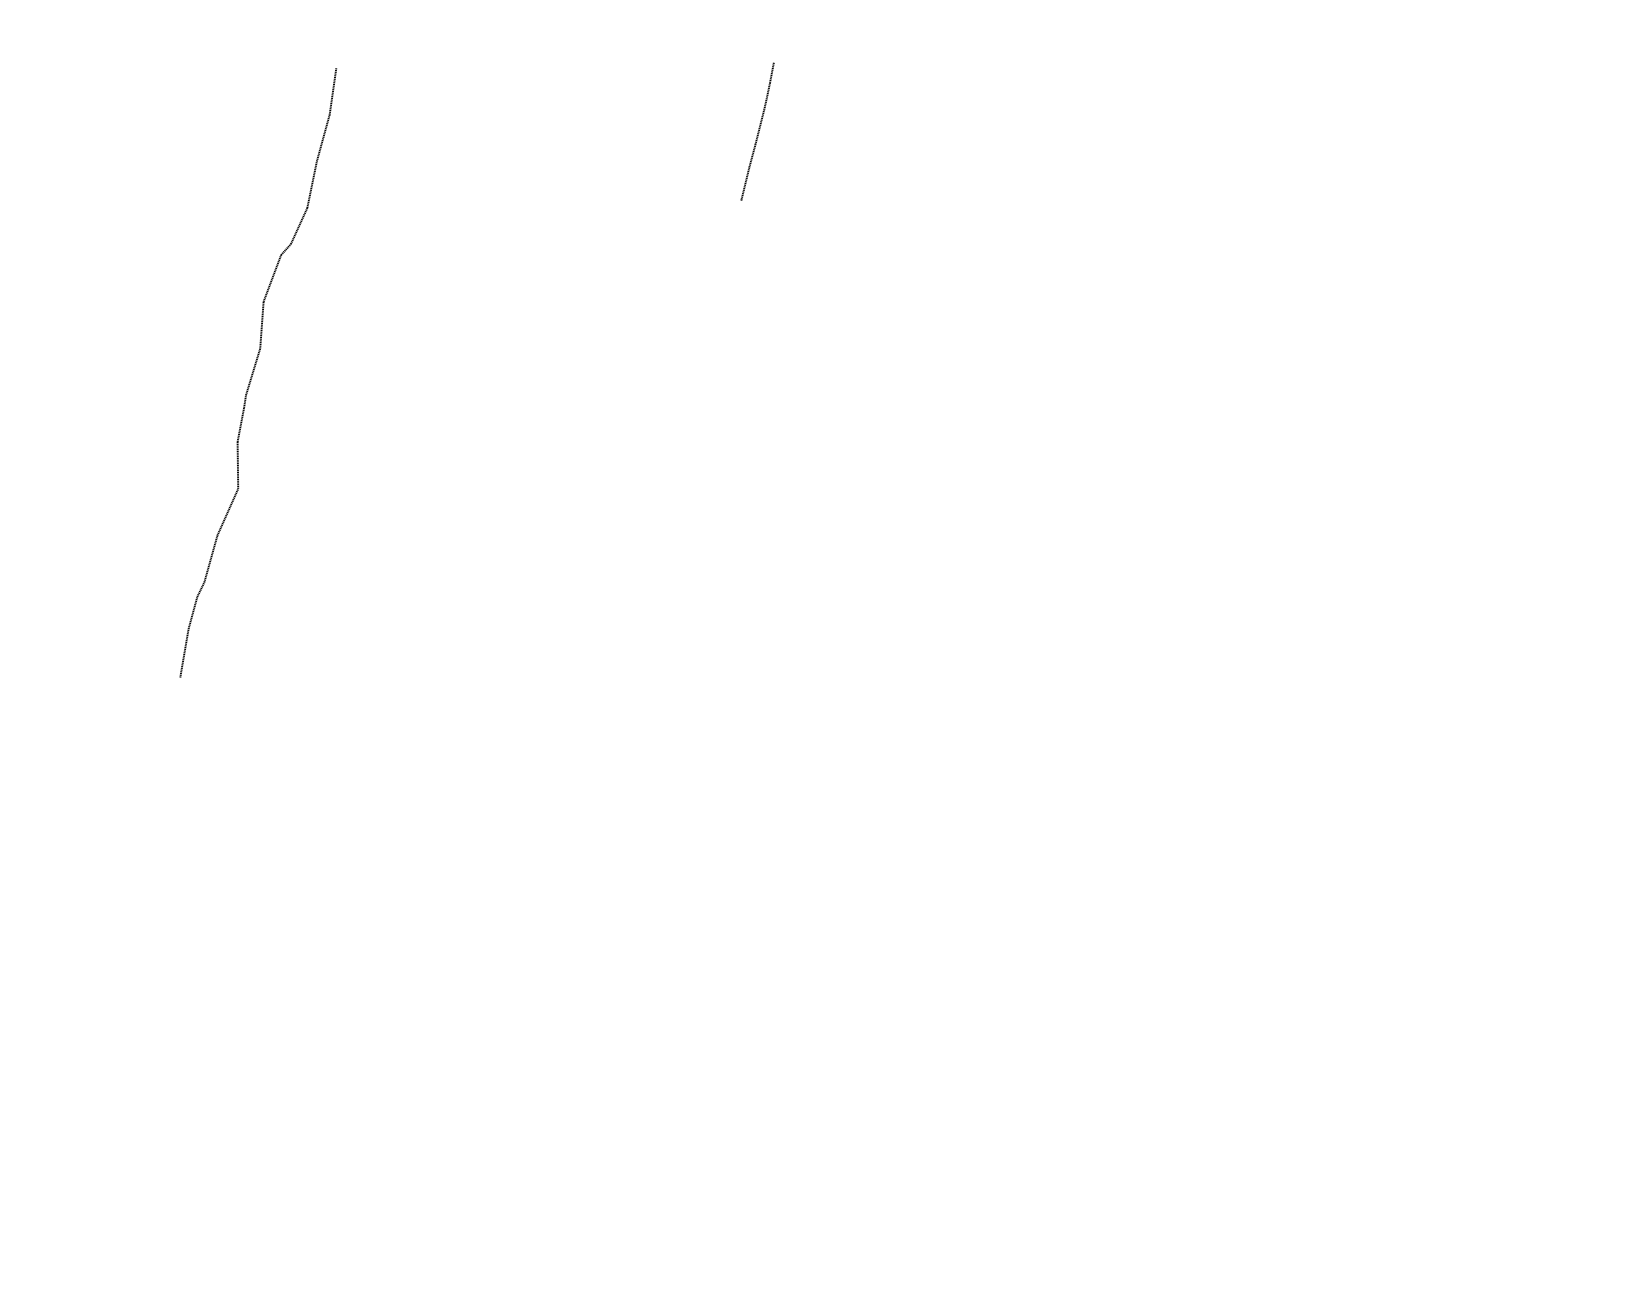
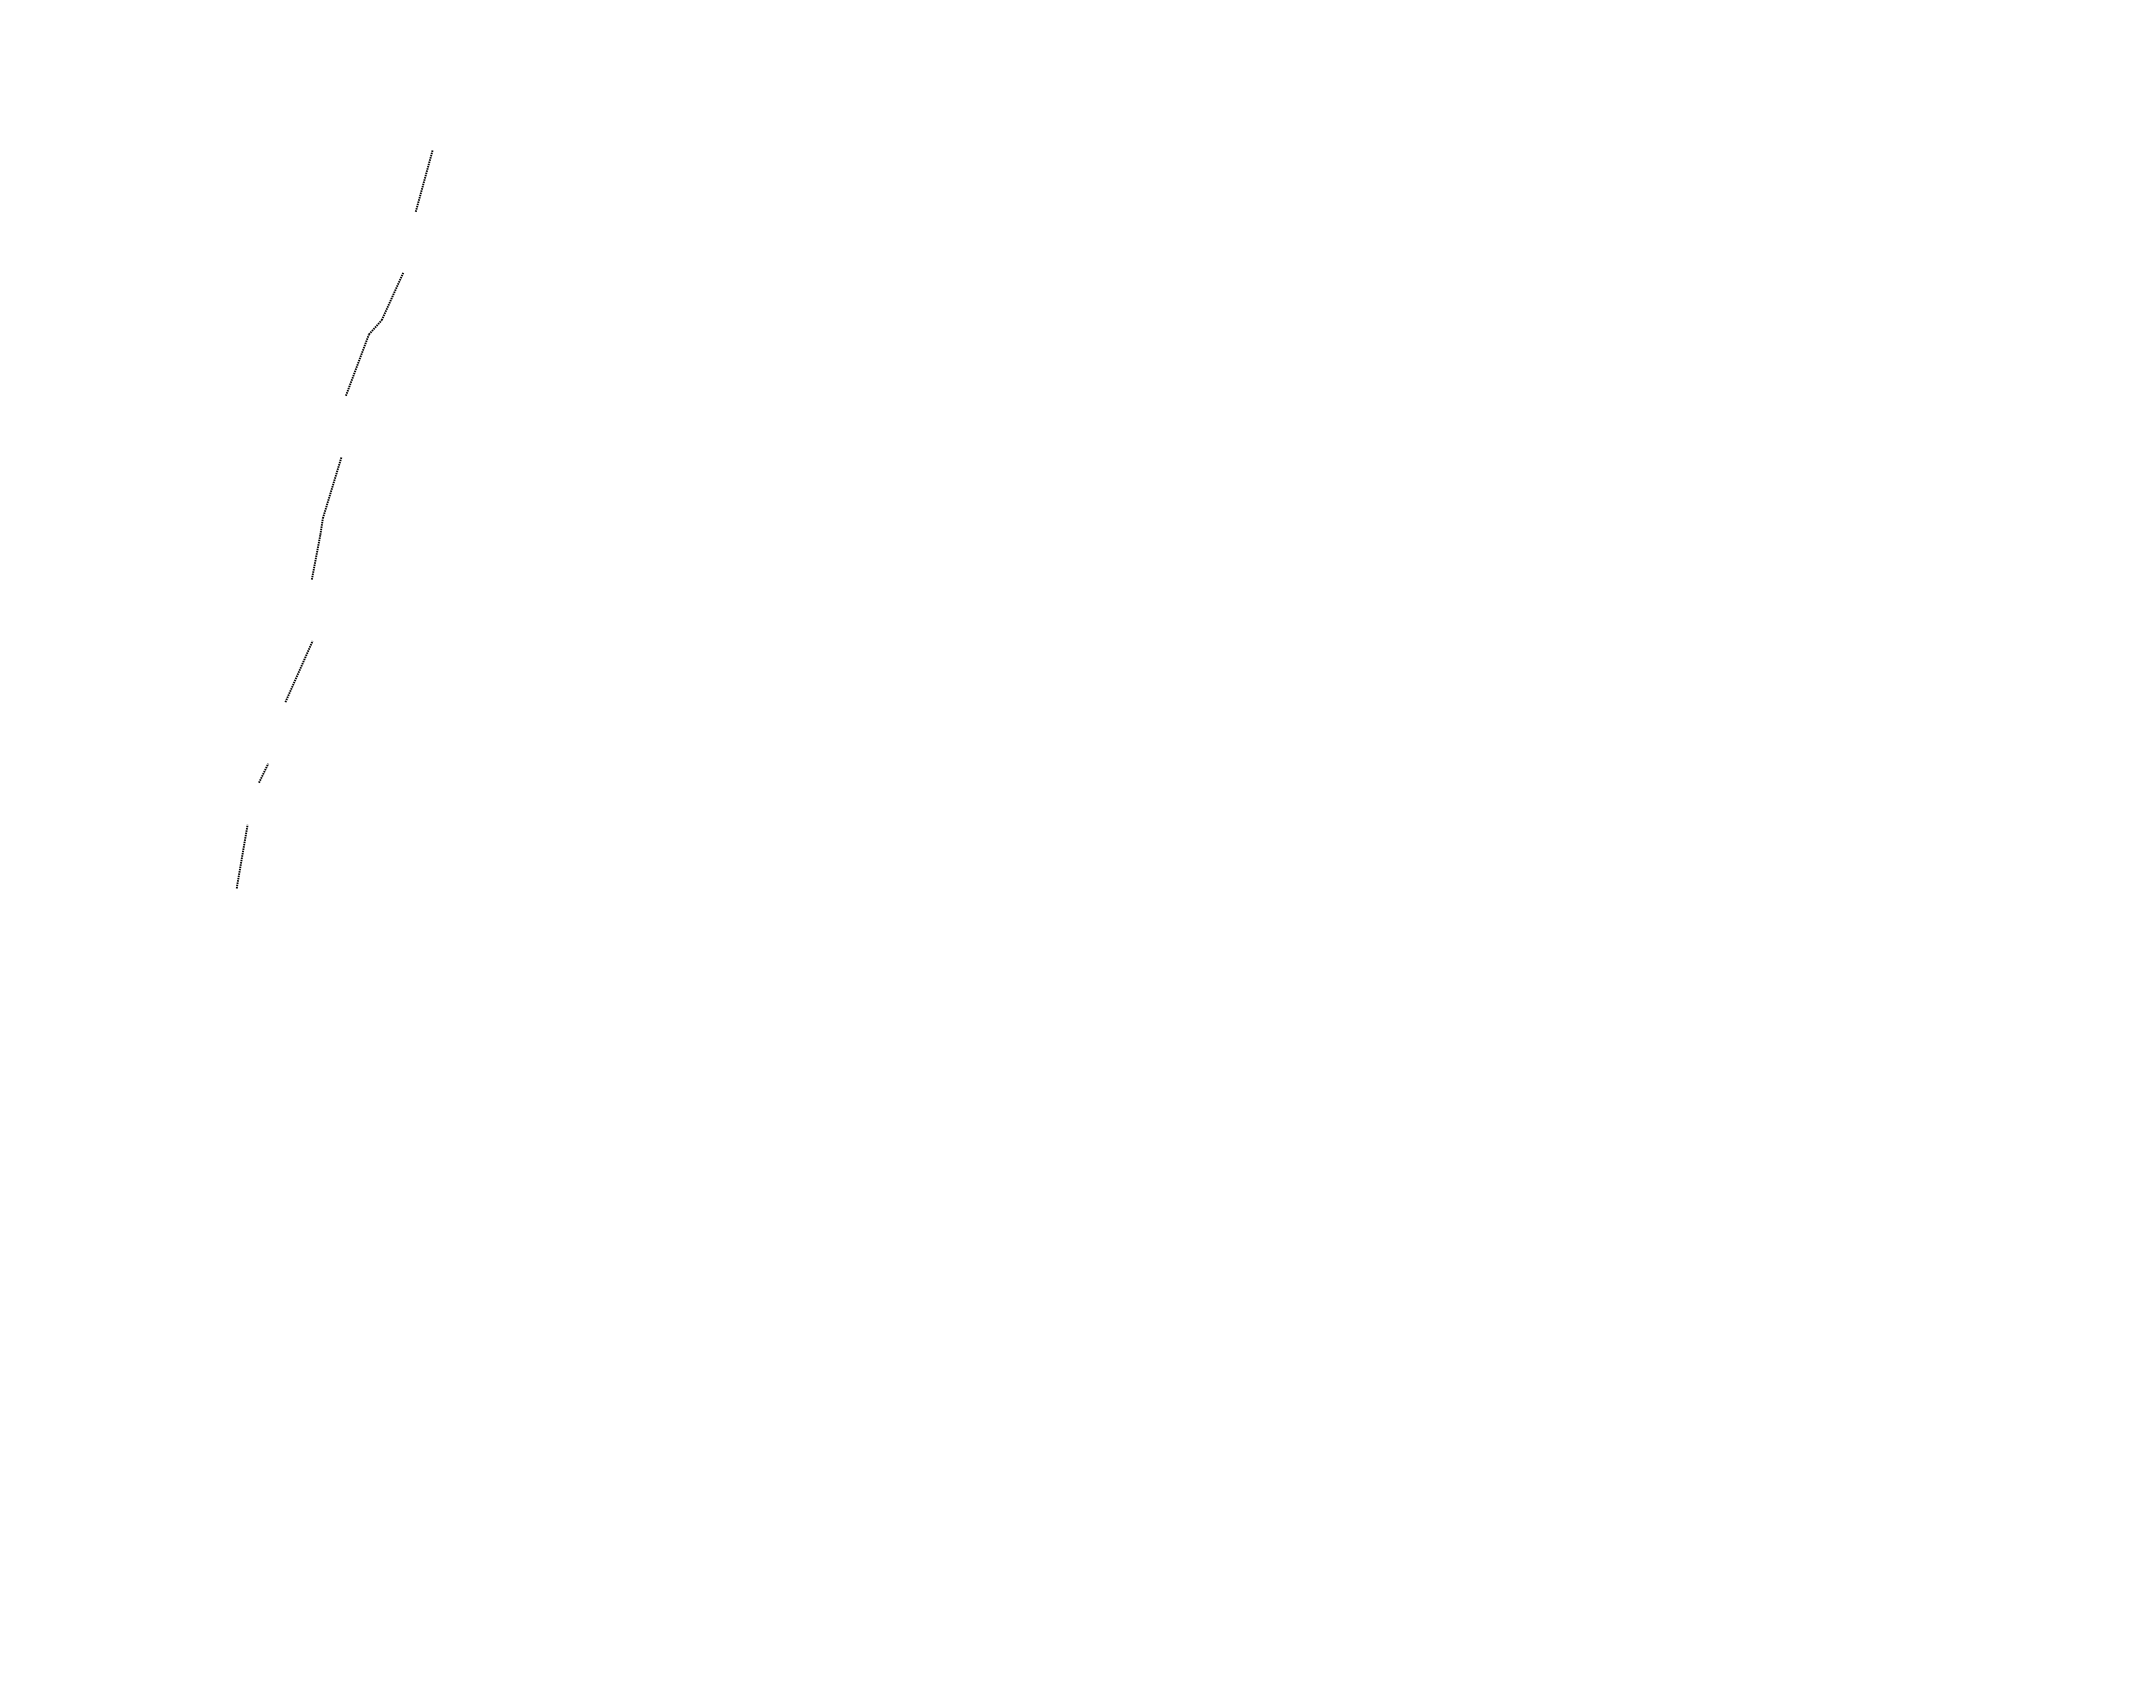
line: (332, 91) -> (436, 119), removed
part: (757, 131) -> (993, 172), removed
line: (312, 184) -> (409, 241), removed
line: (261, 325) -> (343, 426), removed
line: (237, 465) -> (311, 610), removed
line: (210, 558) -> (276, 732), removed
line: (192, 612) -> (252, 803), removed

